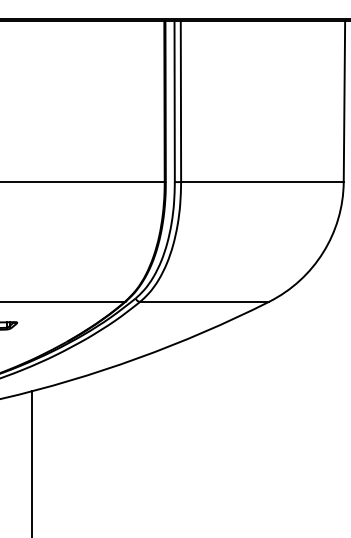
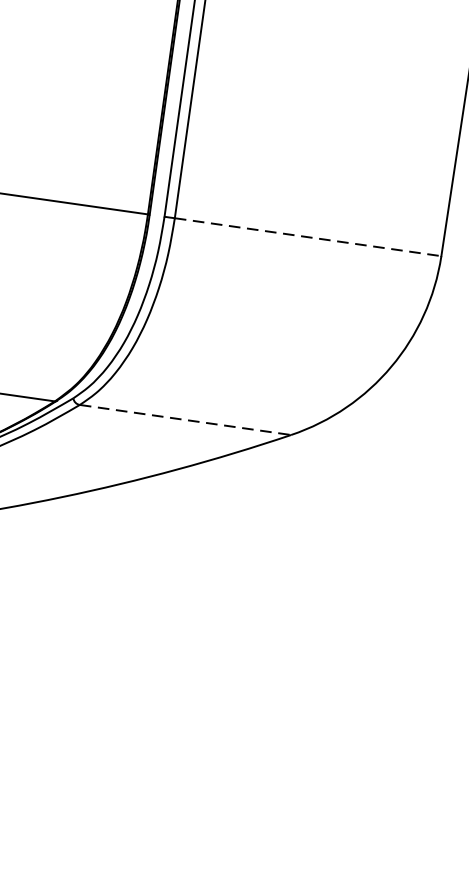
line: (262, 182) -> (308, 237), solid -> dashed
line: (205, 301) -> (186, 419), solid -> dashed

